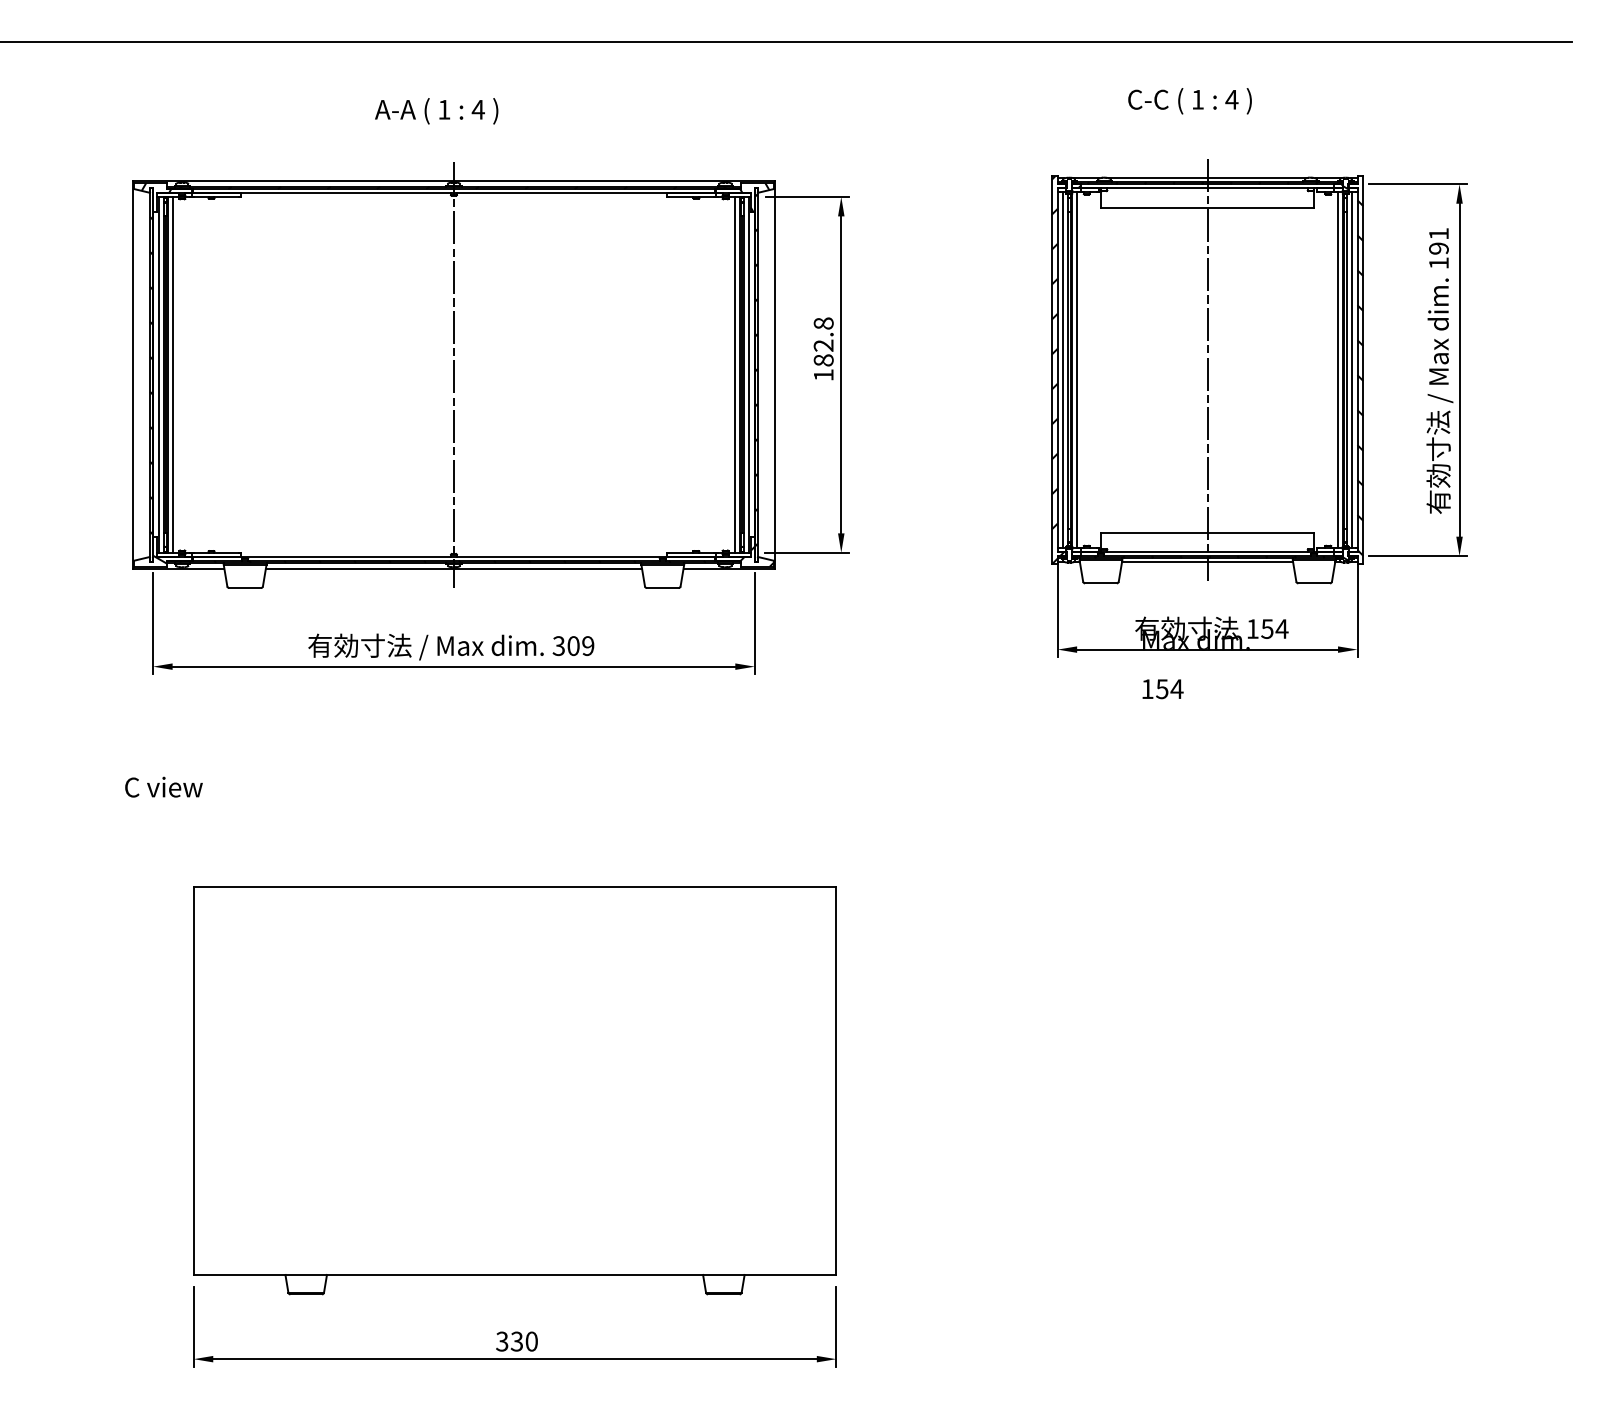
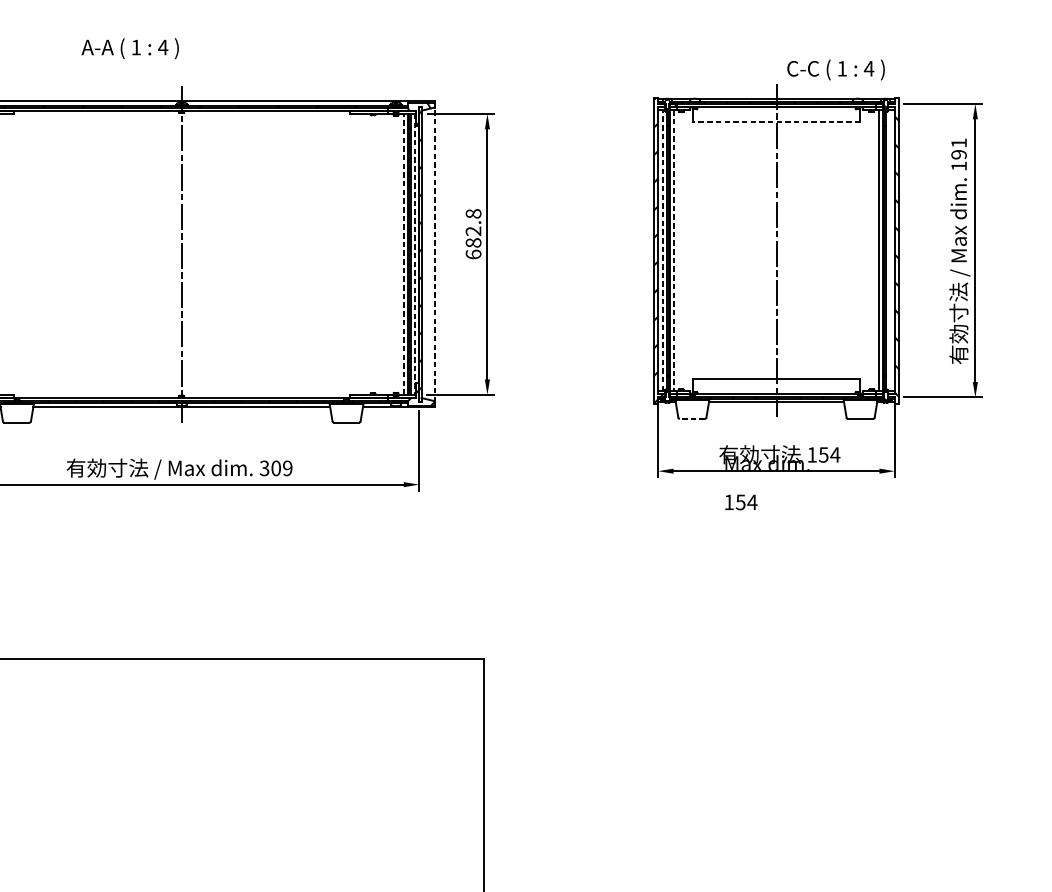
text: (1189, 101) -> (835, 70), moved
text: (436, 111) -> (130, 48), moved
line: (1207, 207) -> (776, 122), solid -> dashed
line: (1063, 370) -> (662, 250), solid -> dashed
line: (1077, 370) -> (673, 250), solid -> dashed
line: (1351, 370) -> (890, 250), removed
line: (735, 374) -> (403, 254), solid -> dashed
line: (748, 374) -> (414, 254), solid -> dashed
line: (775, 374) -> (435, 254), solid -> dashed
text: (823, 374) -> (473, 254), 182.8 -> 682.8
line: (1100, 583) -> (692, 419), solid -> dashed

